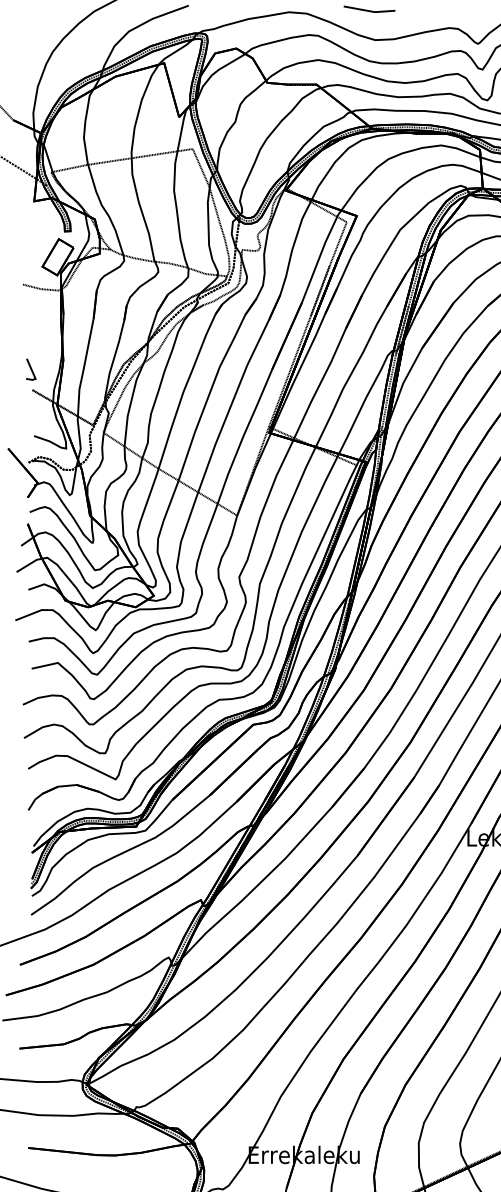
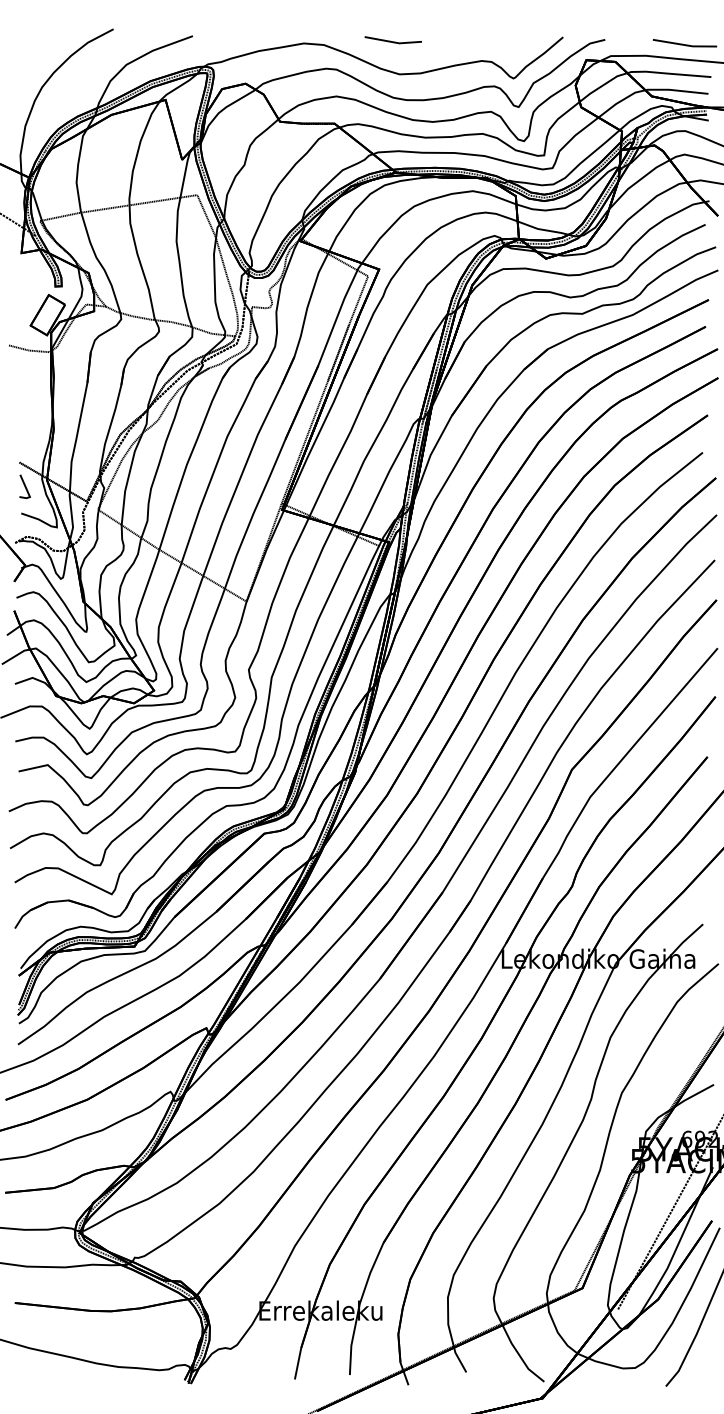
line: (31, 369) -> (25, 486), moved

